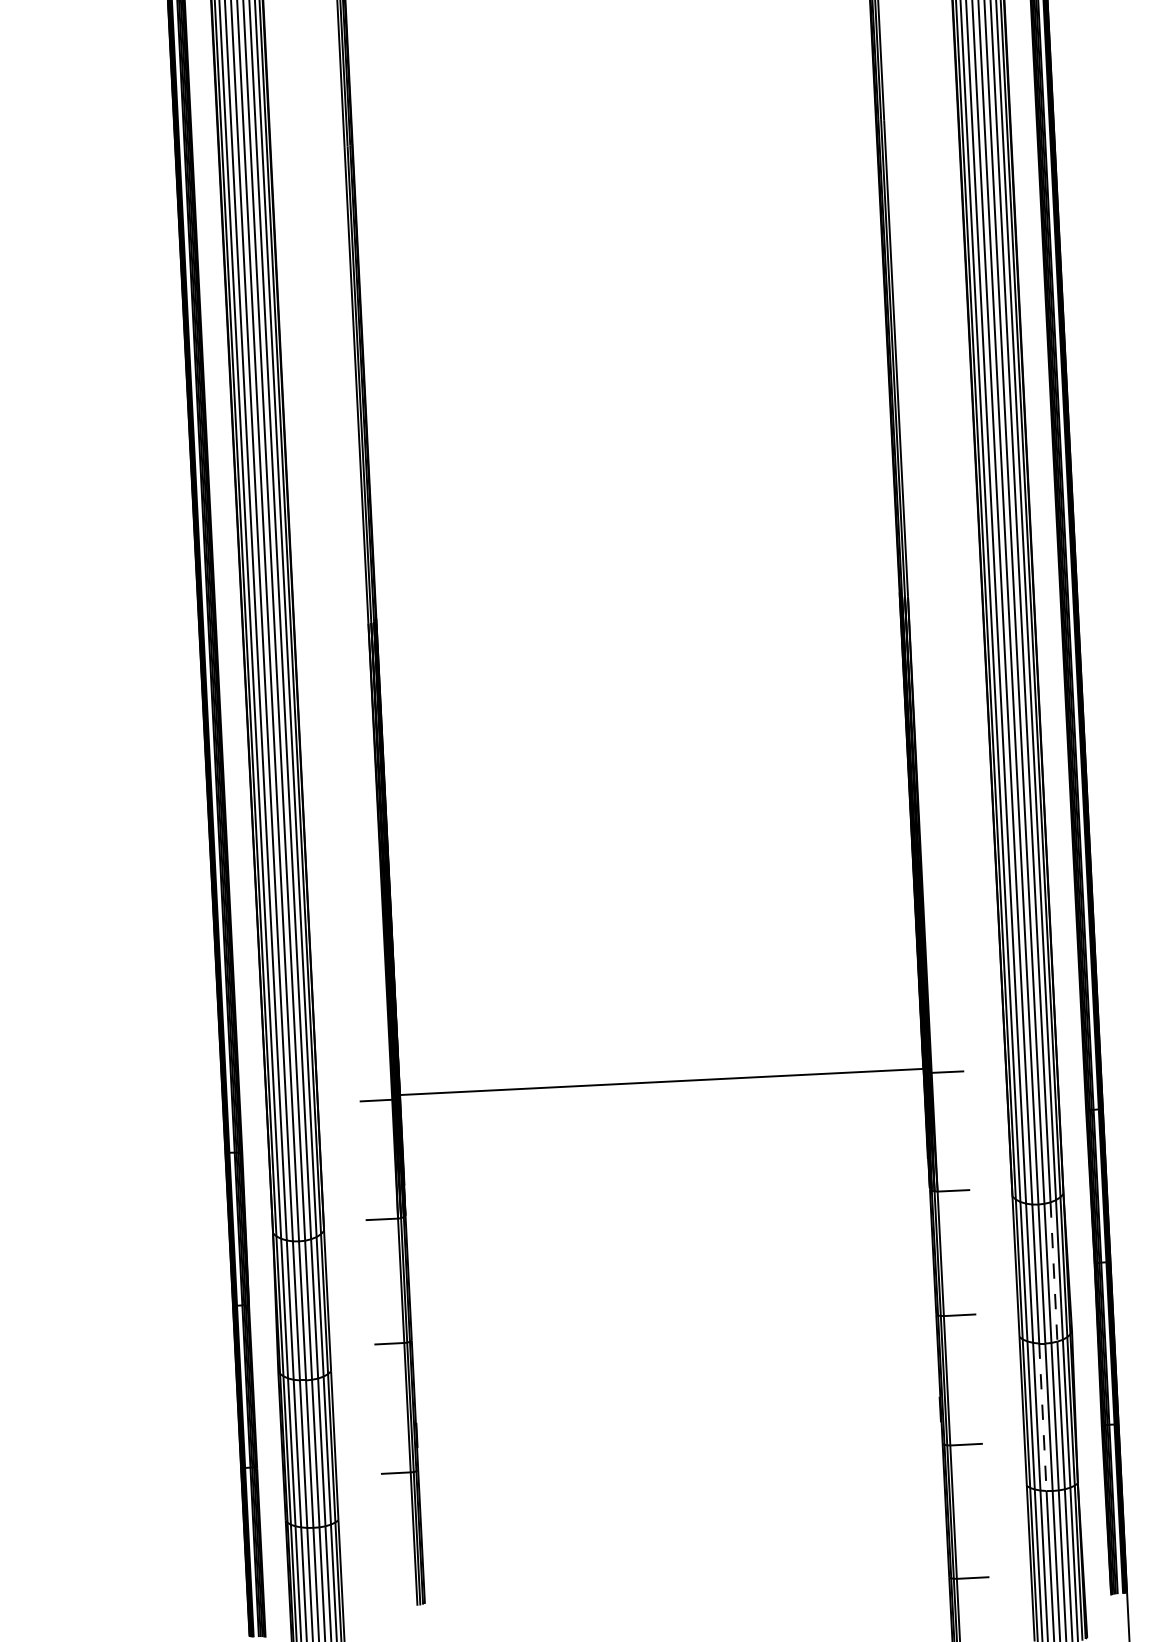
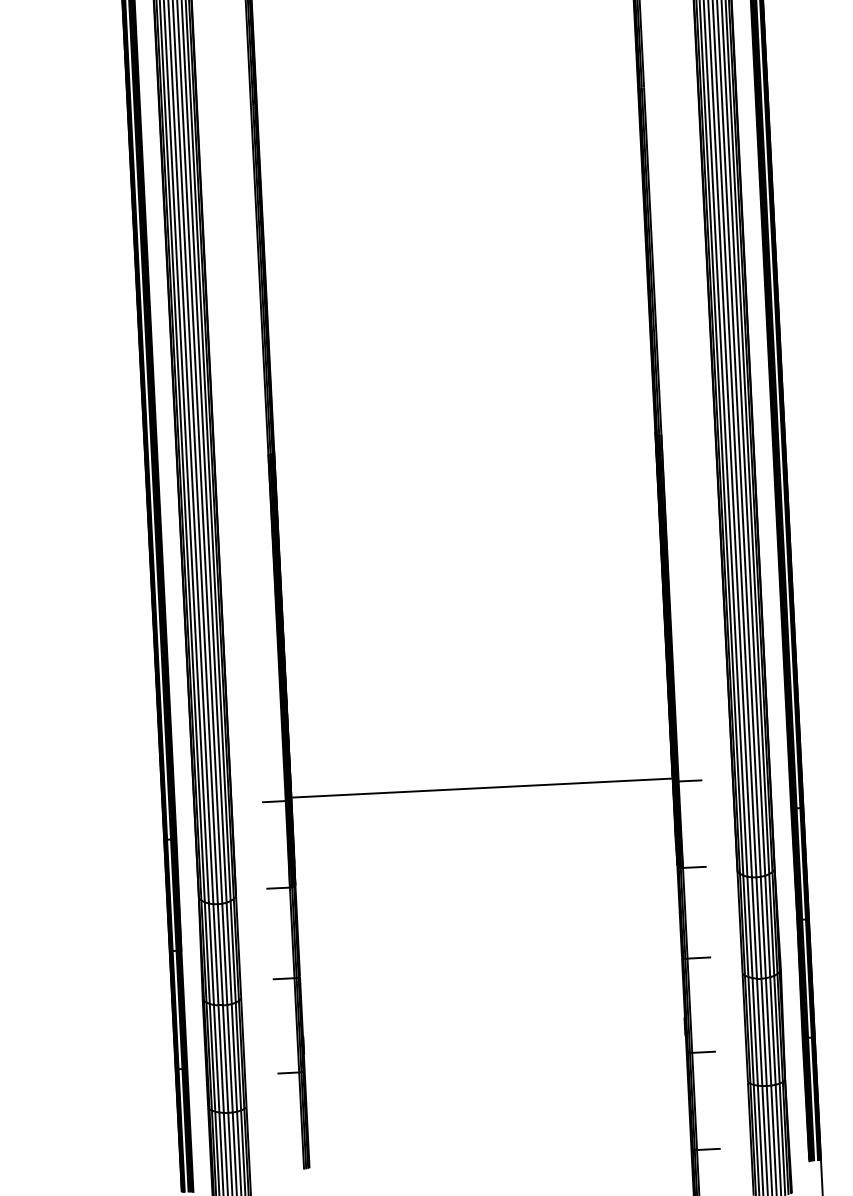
line: (1053, 1272) -> (767, 926), dashed -> solid
line: (1042, 1417) -> (759, 1032), dashed -> solid

